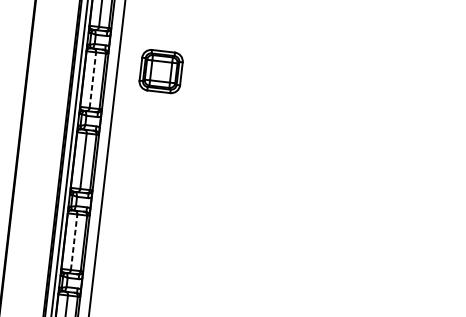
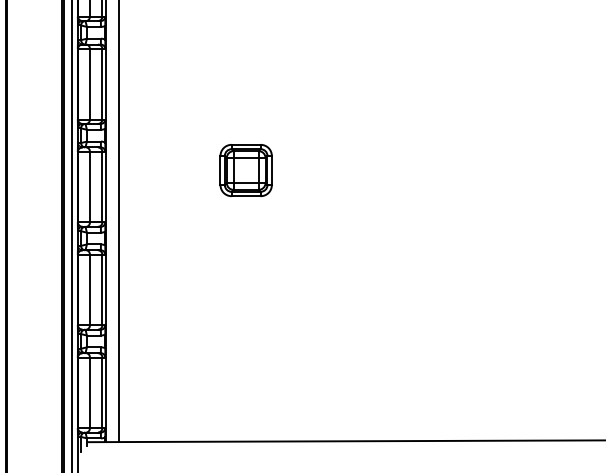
part: (160, 71) -> (245, 170), moved
line: (92, 79) -> (89, 83), dashed -> solid
line: (73, 241) -> (89, 289), dashed -> solid

